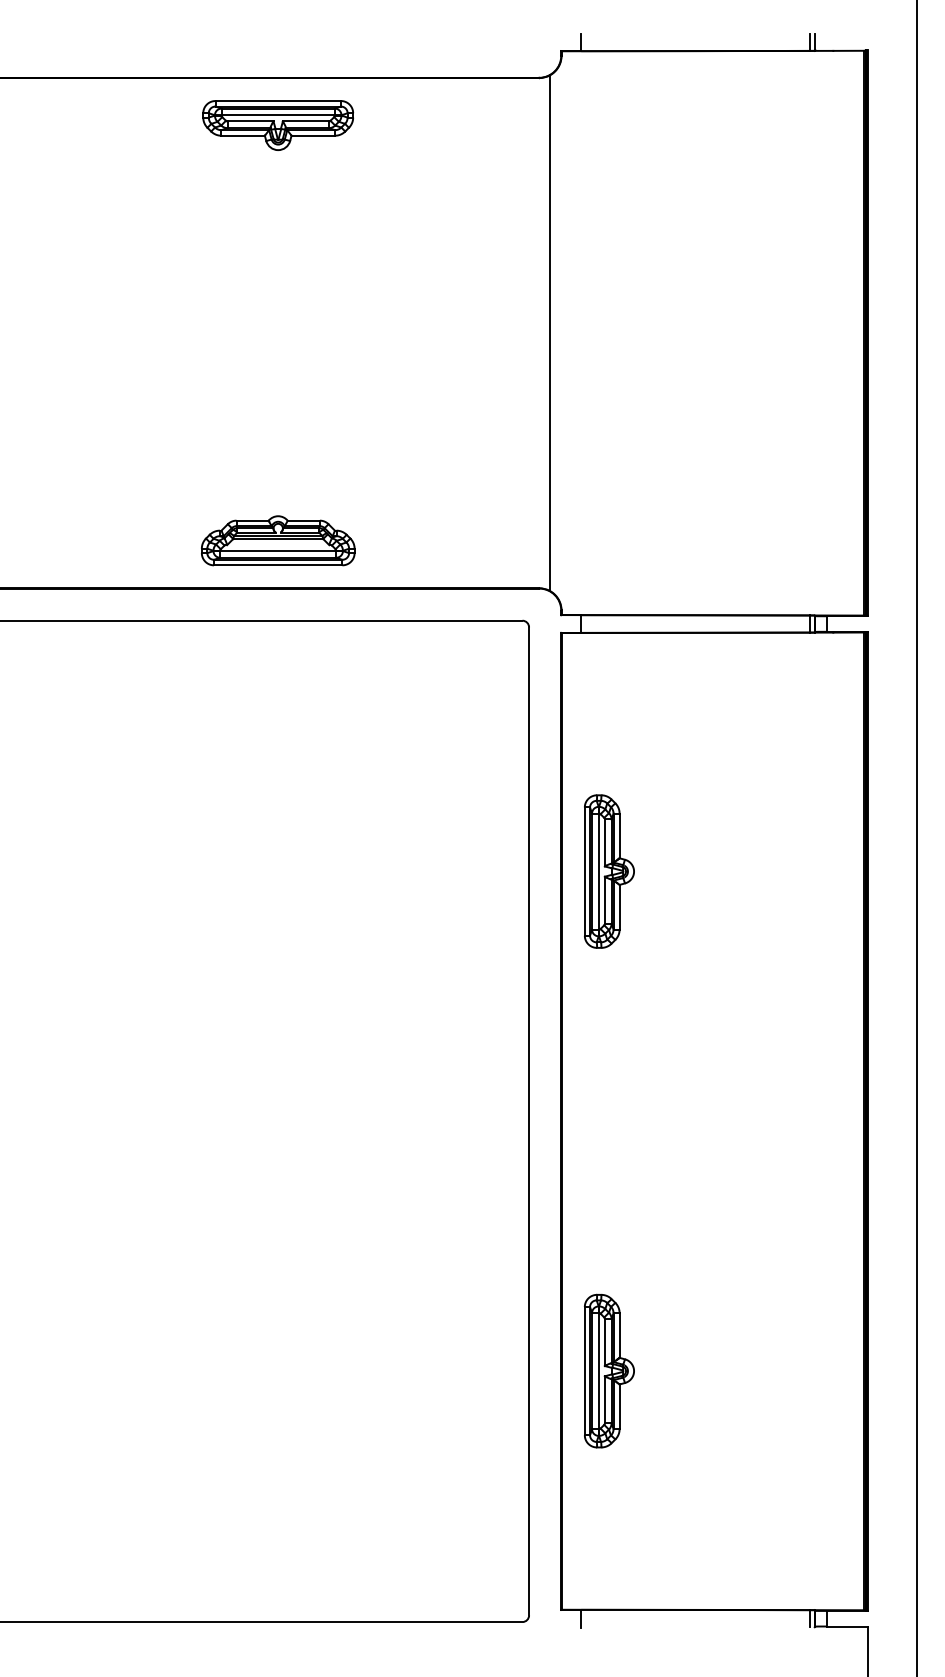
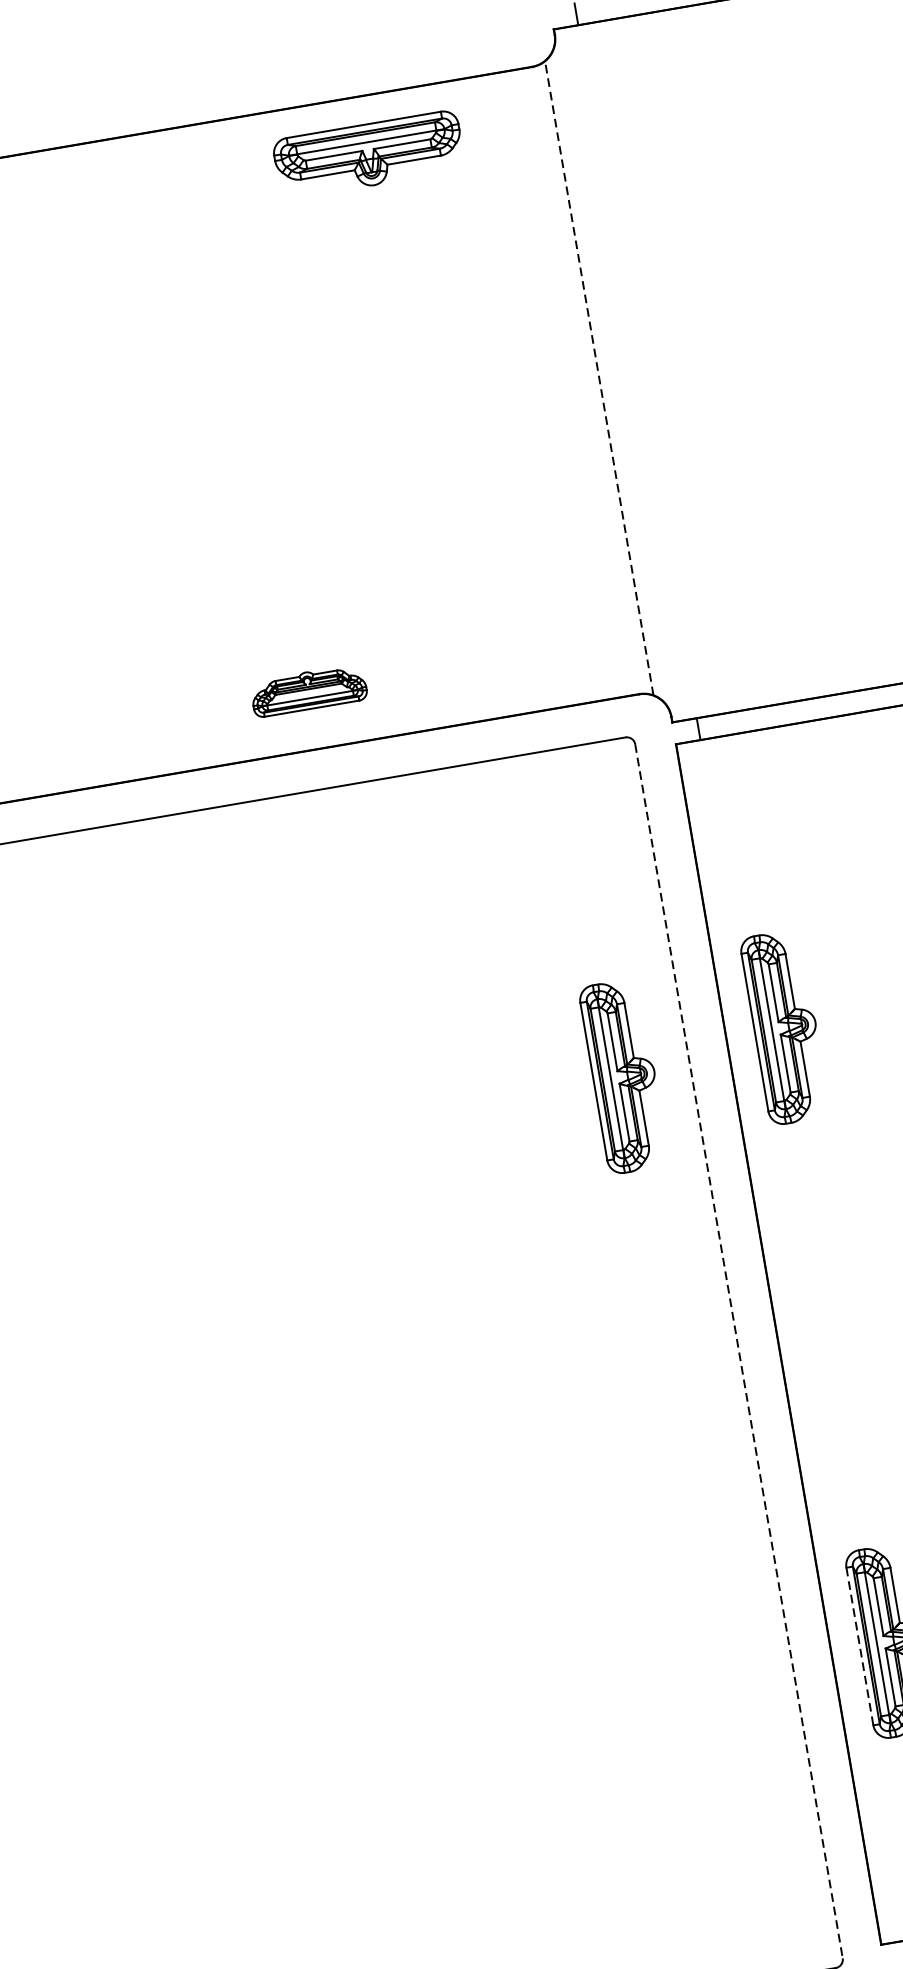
part: (277, 125) -> (368, 155), moved
line: (550, 333) -> (599, 378), solid -> dashed
part: (278, 540) -> (308, 690), size x0.6
part: (475, 888) -> (624, 1076), added
line: (529, 1121) -> (739, 1351), solid -> dashed
line: (584, 1371) -> (859, 1647), solid -> dashed

